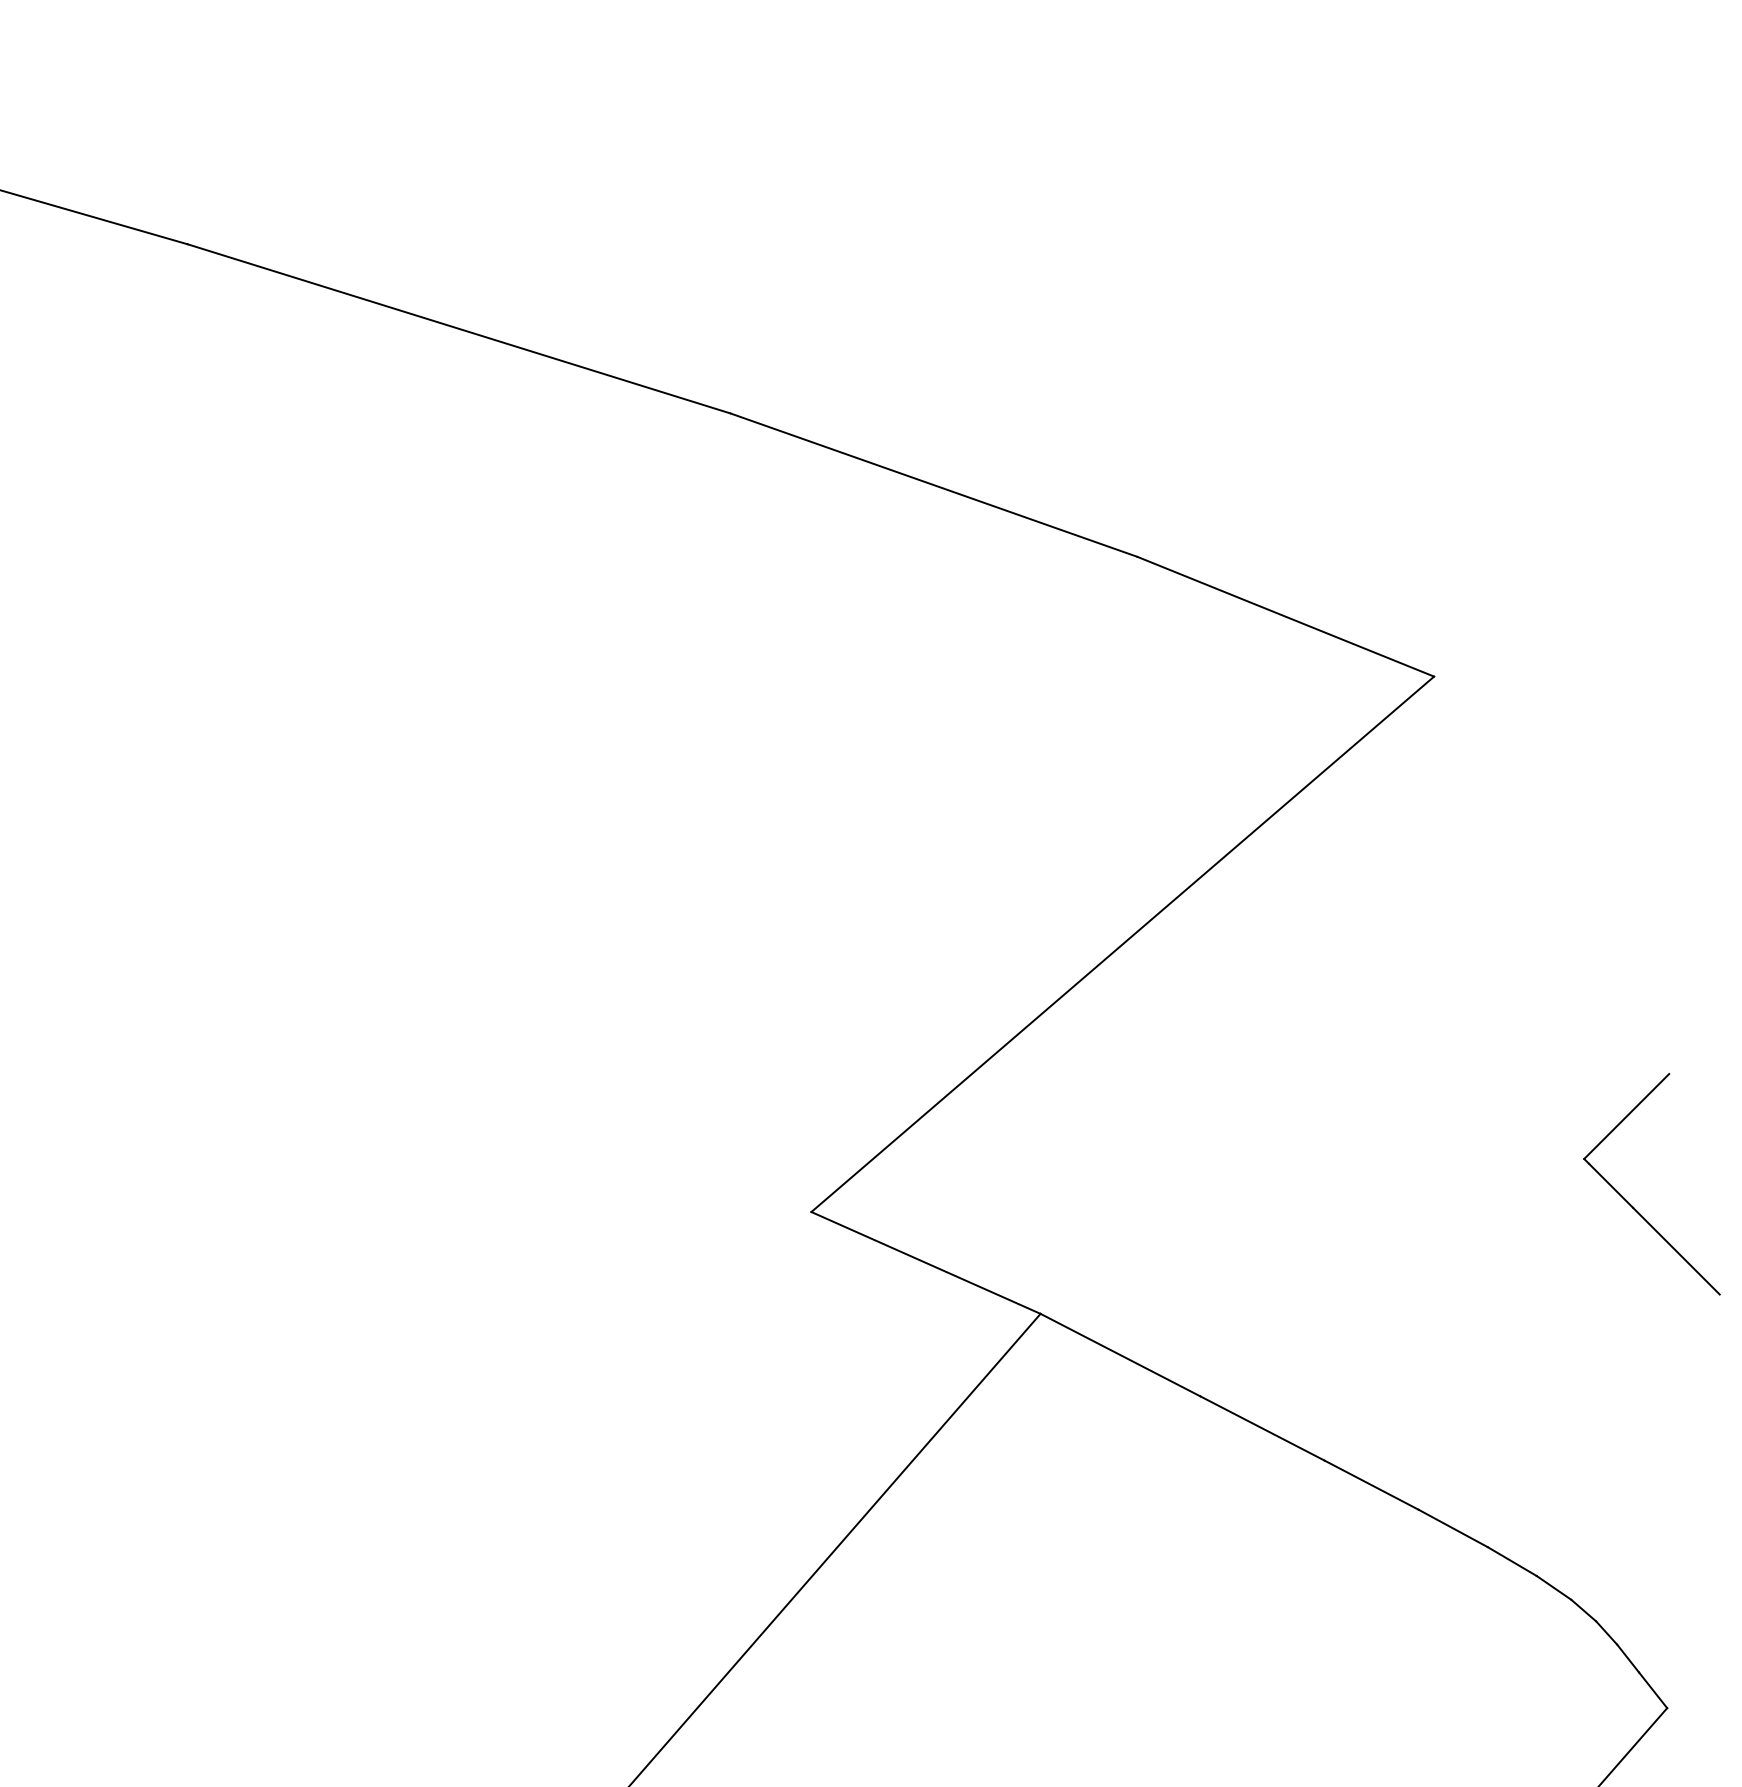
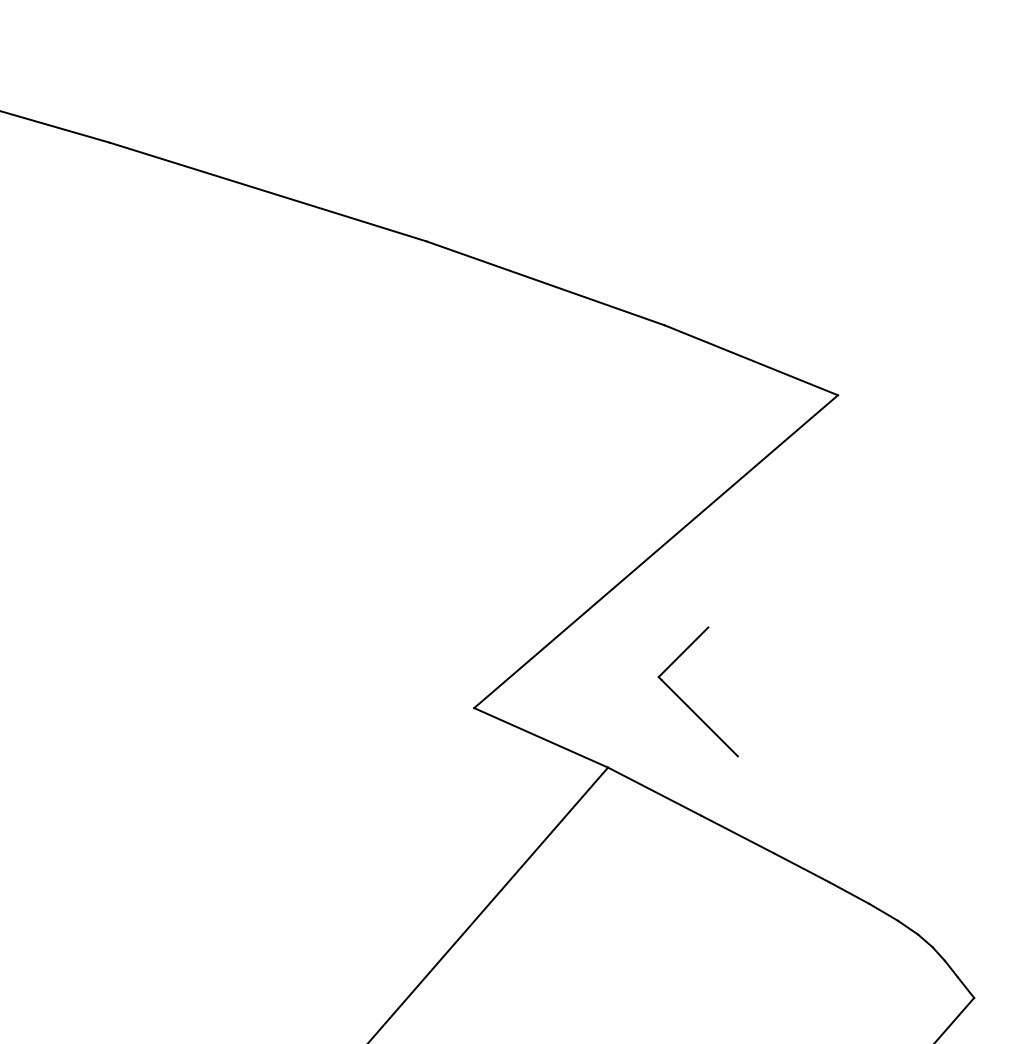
part: (1630, 1202) -> (685, 702), moved

